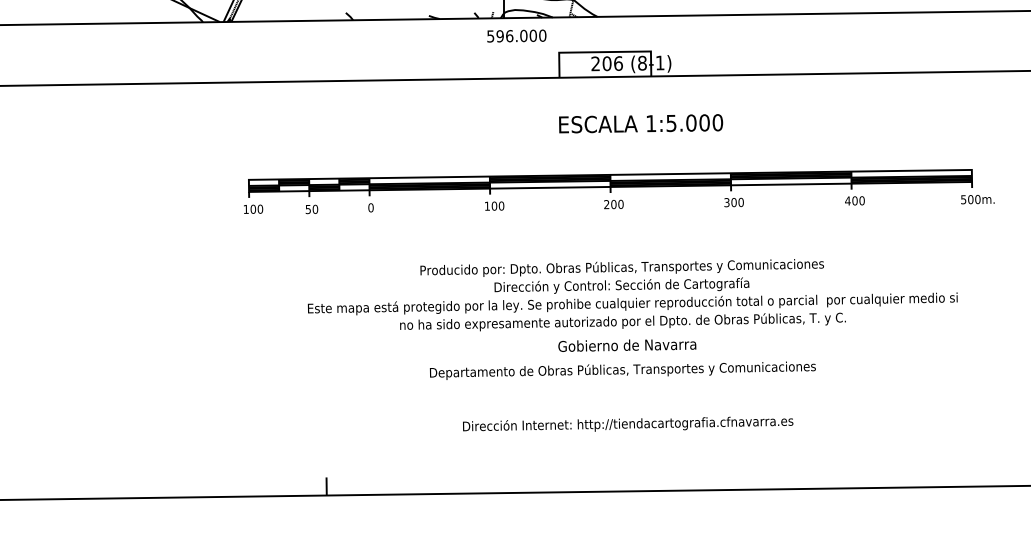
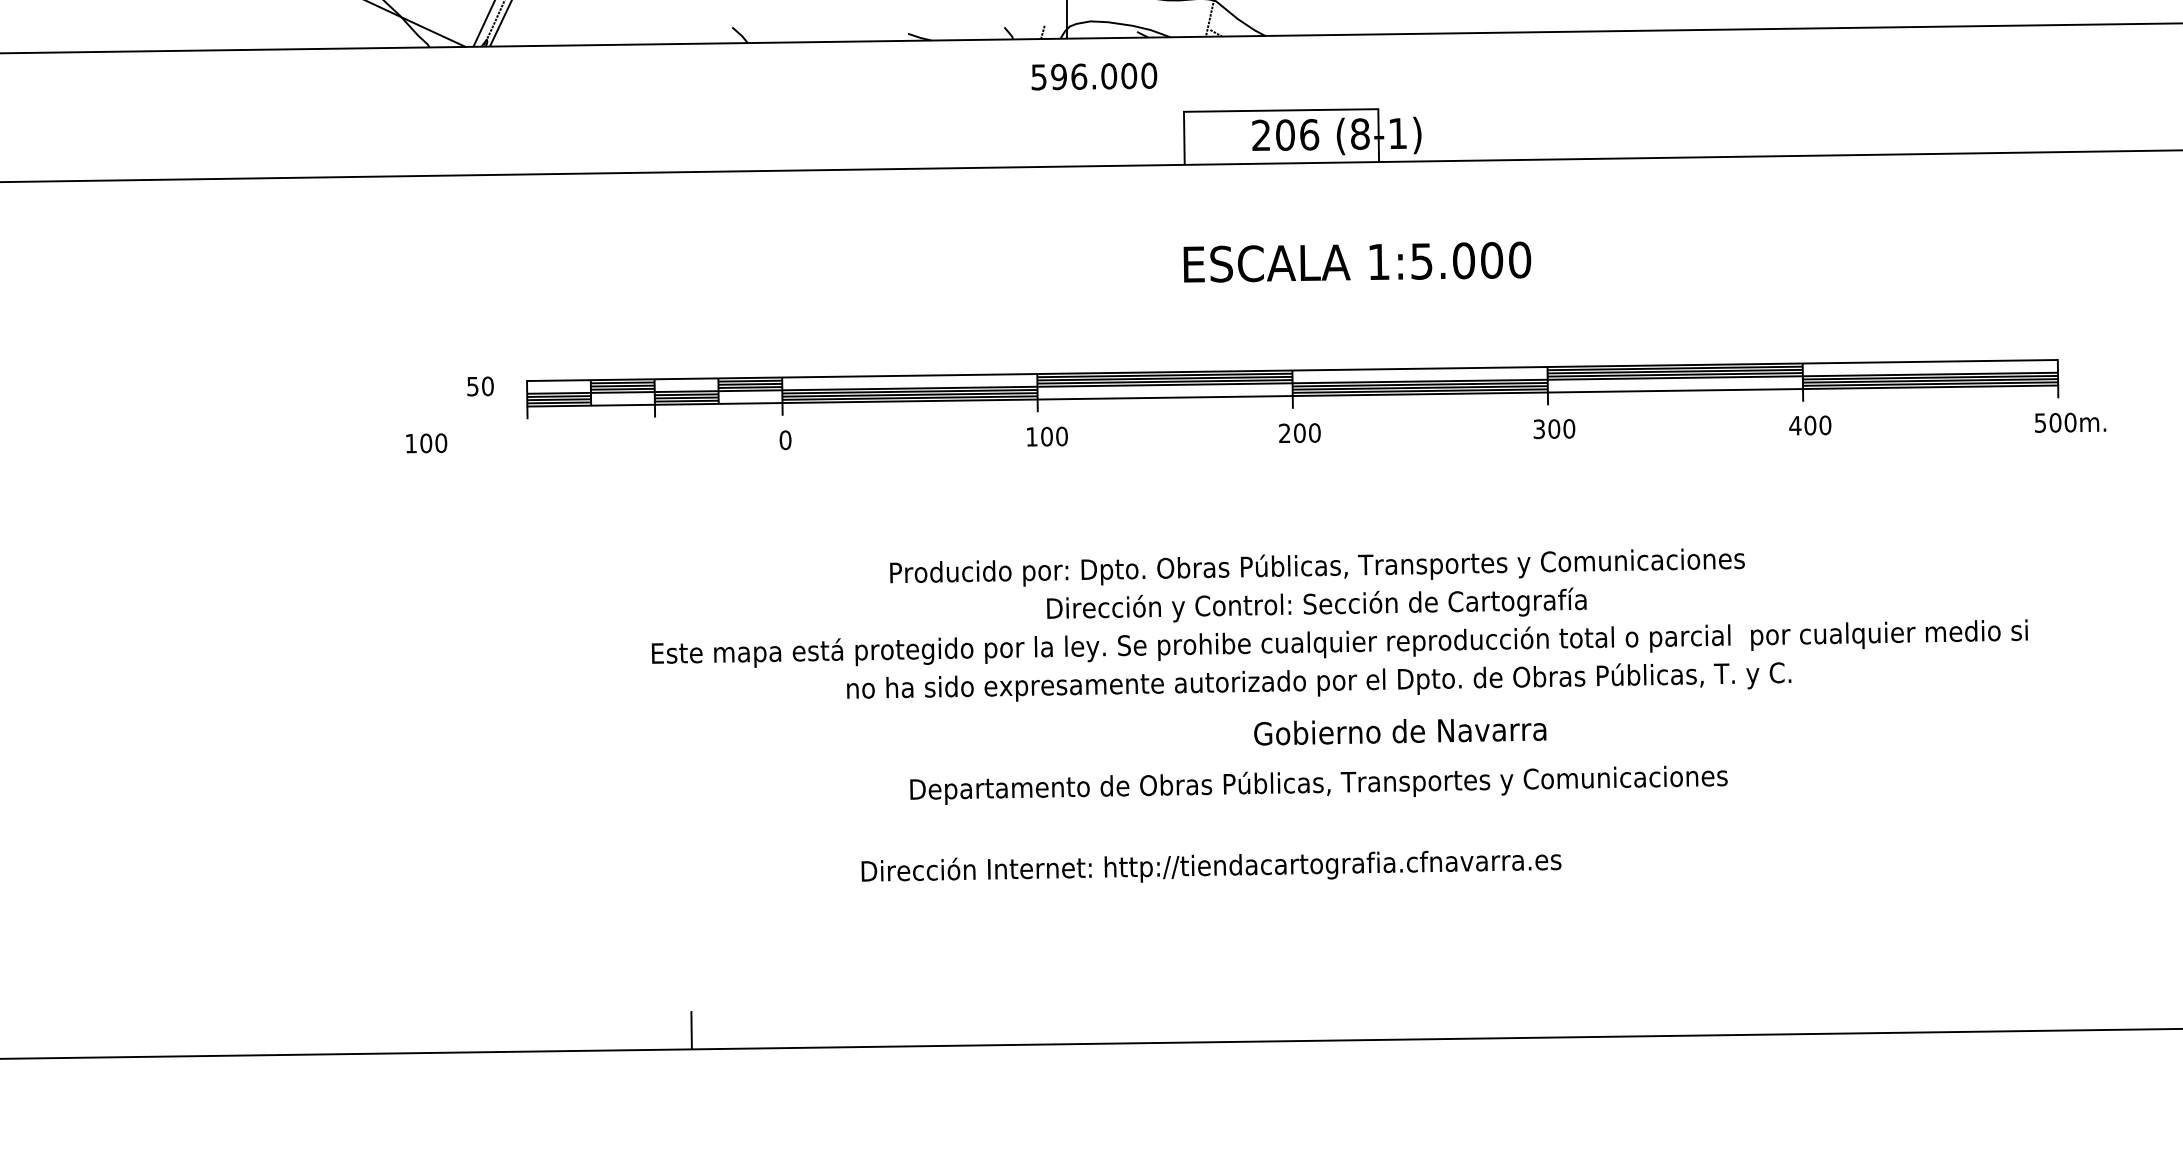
text: (253, 208) -> (426, 441), moved
text: (311, 209) -> (479, 386), moved
text: (627, 345) -> (1400, 731), moved
text: (628, 423) -> (1212, 865), moved

